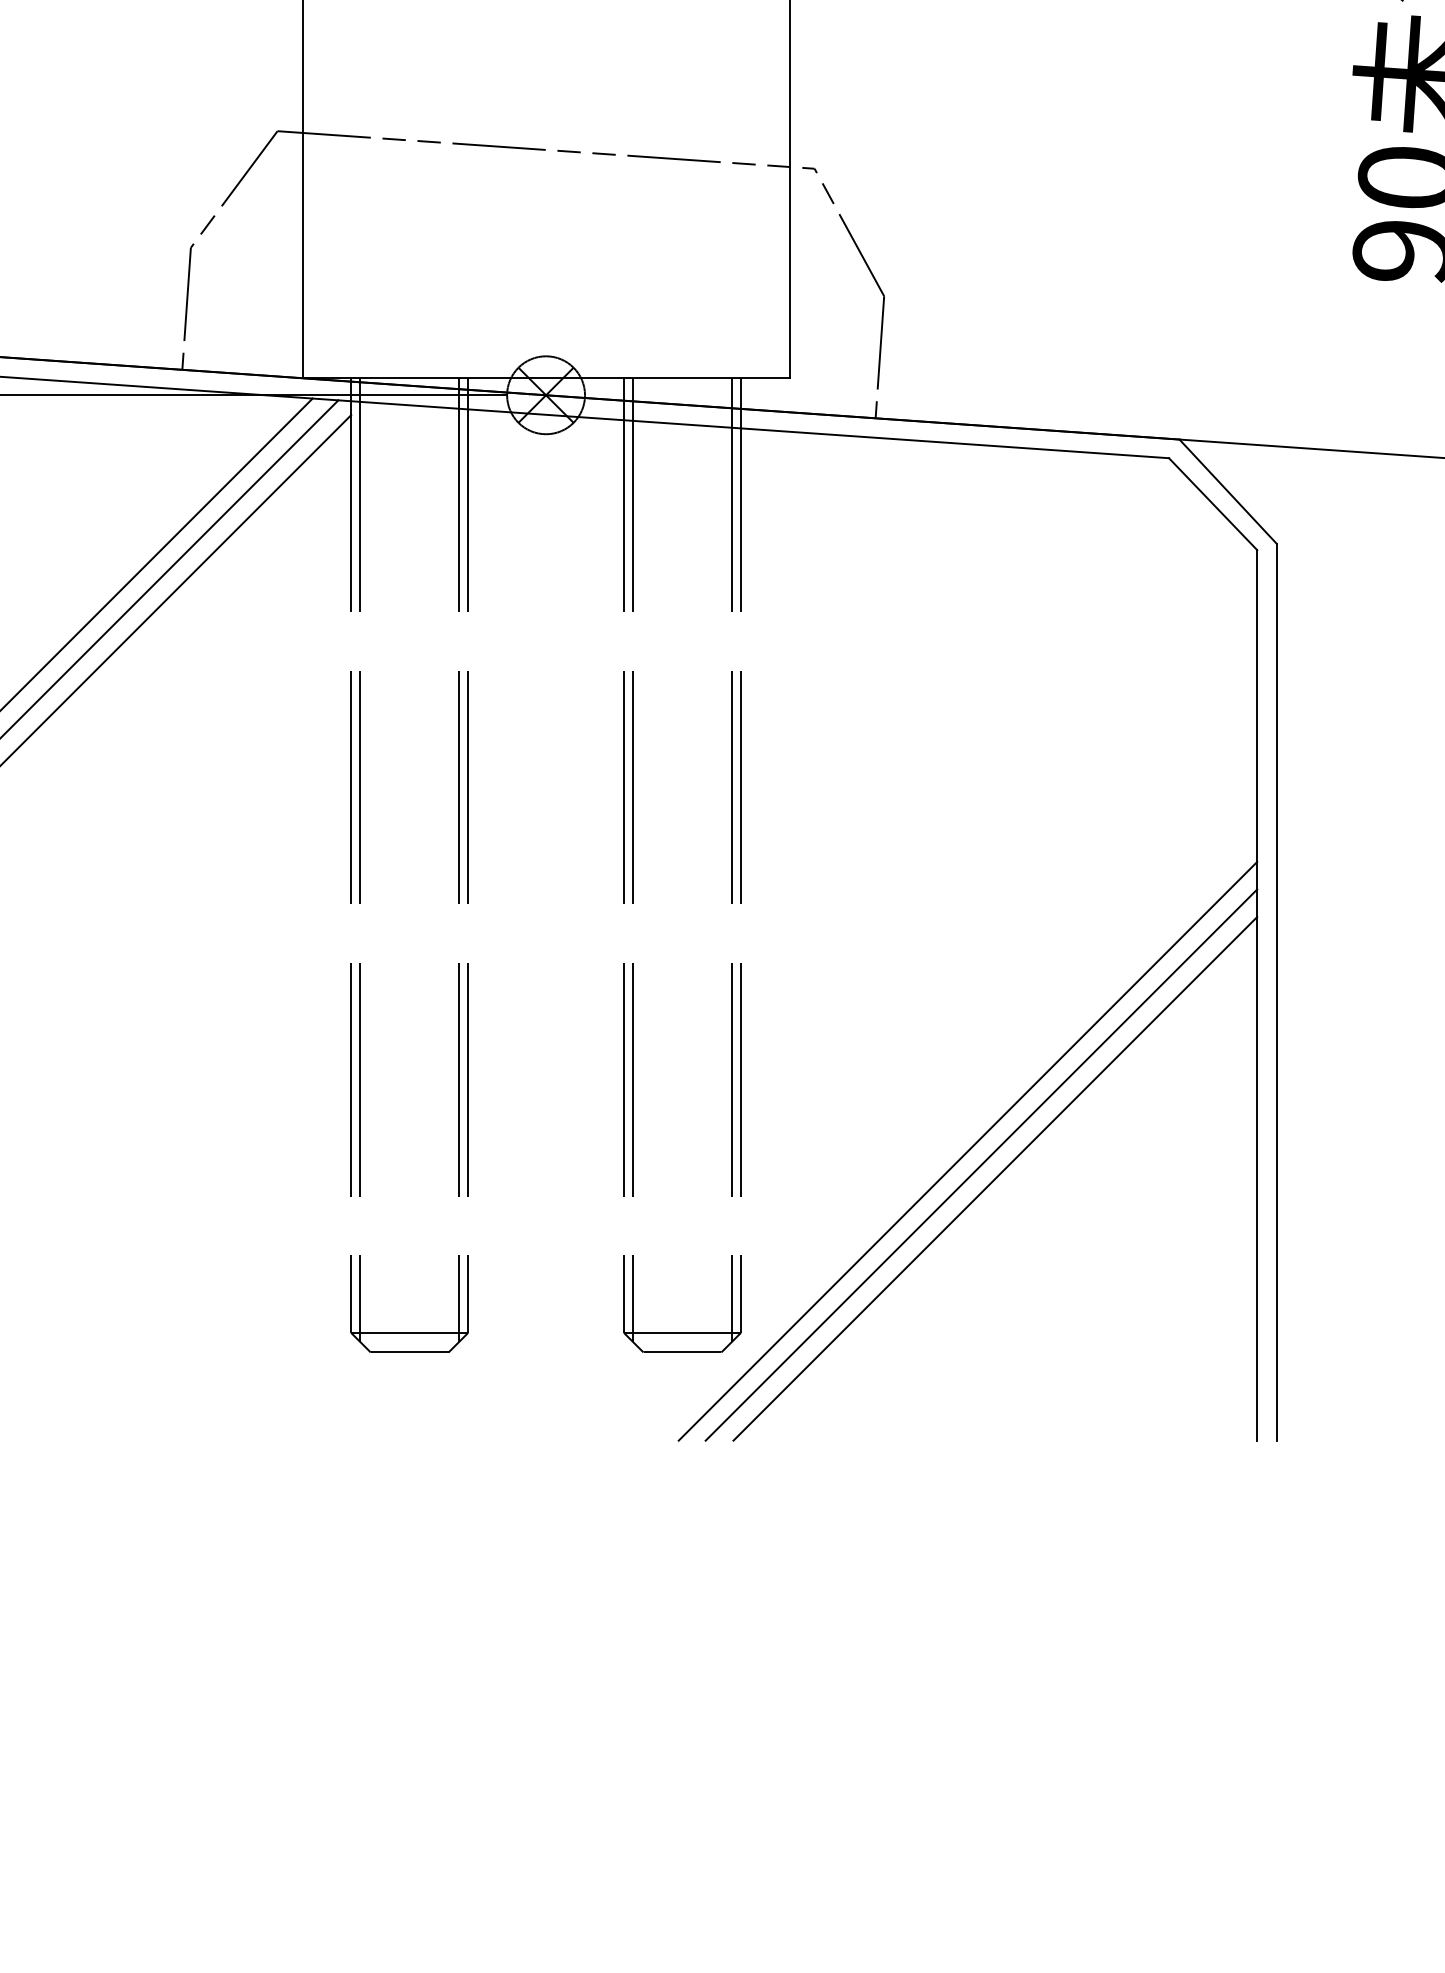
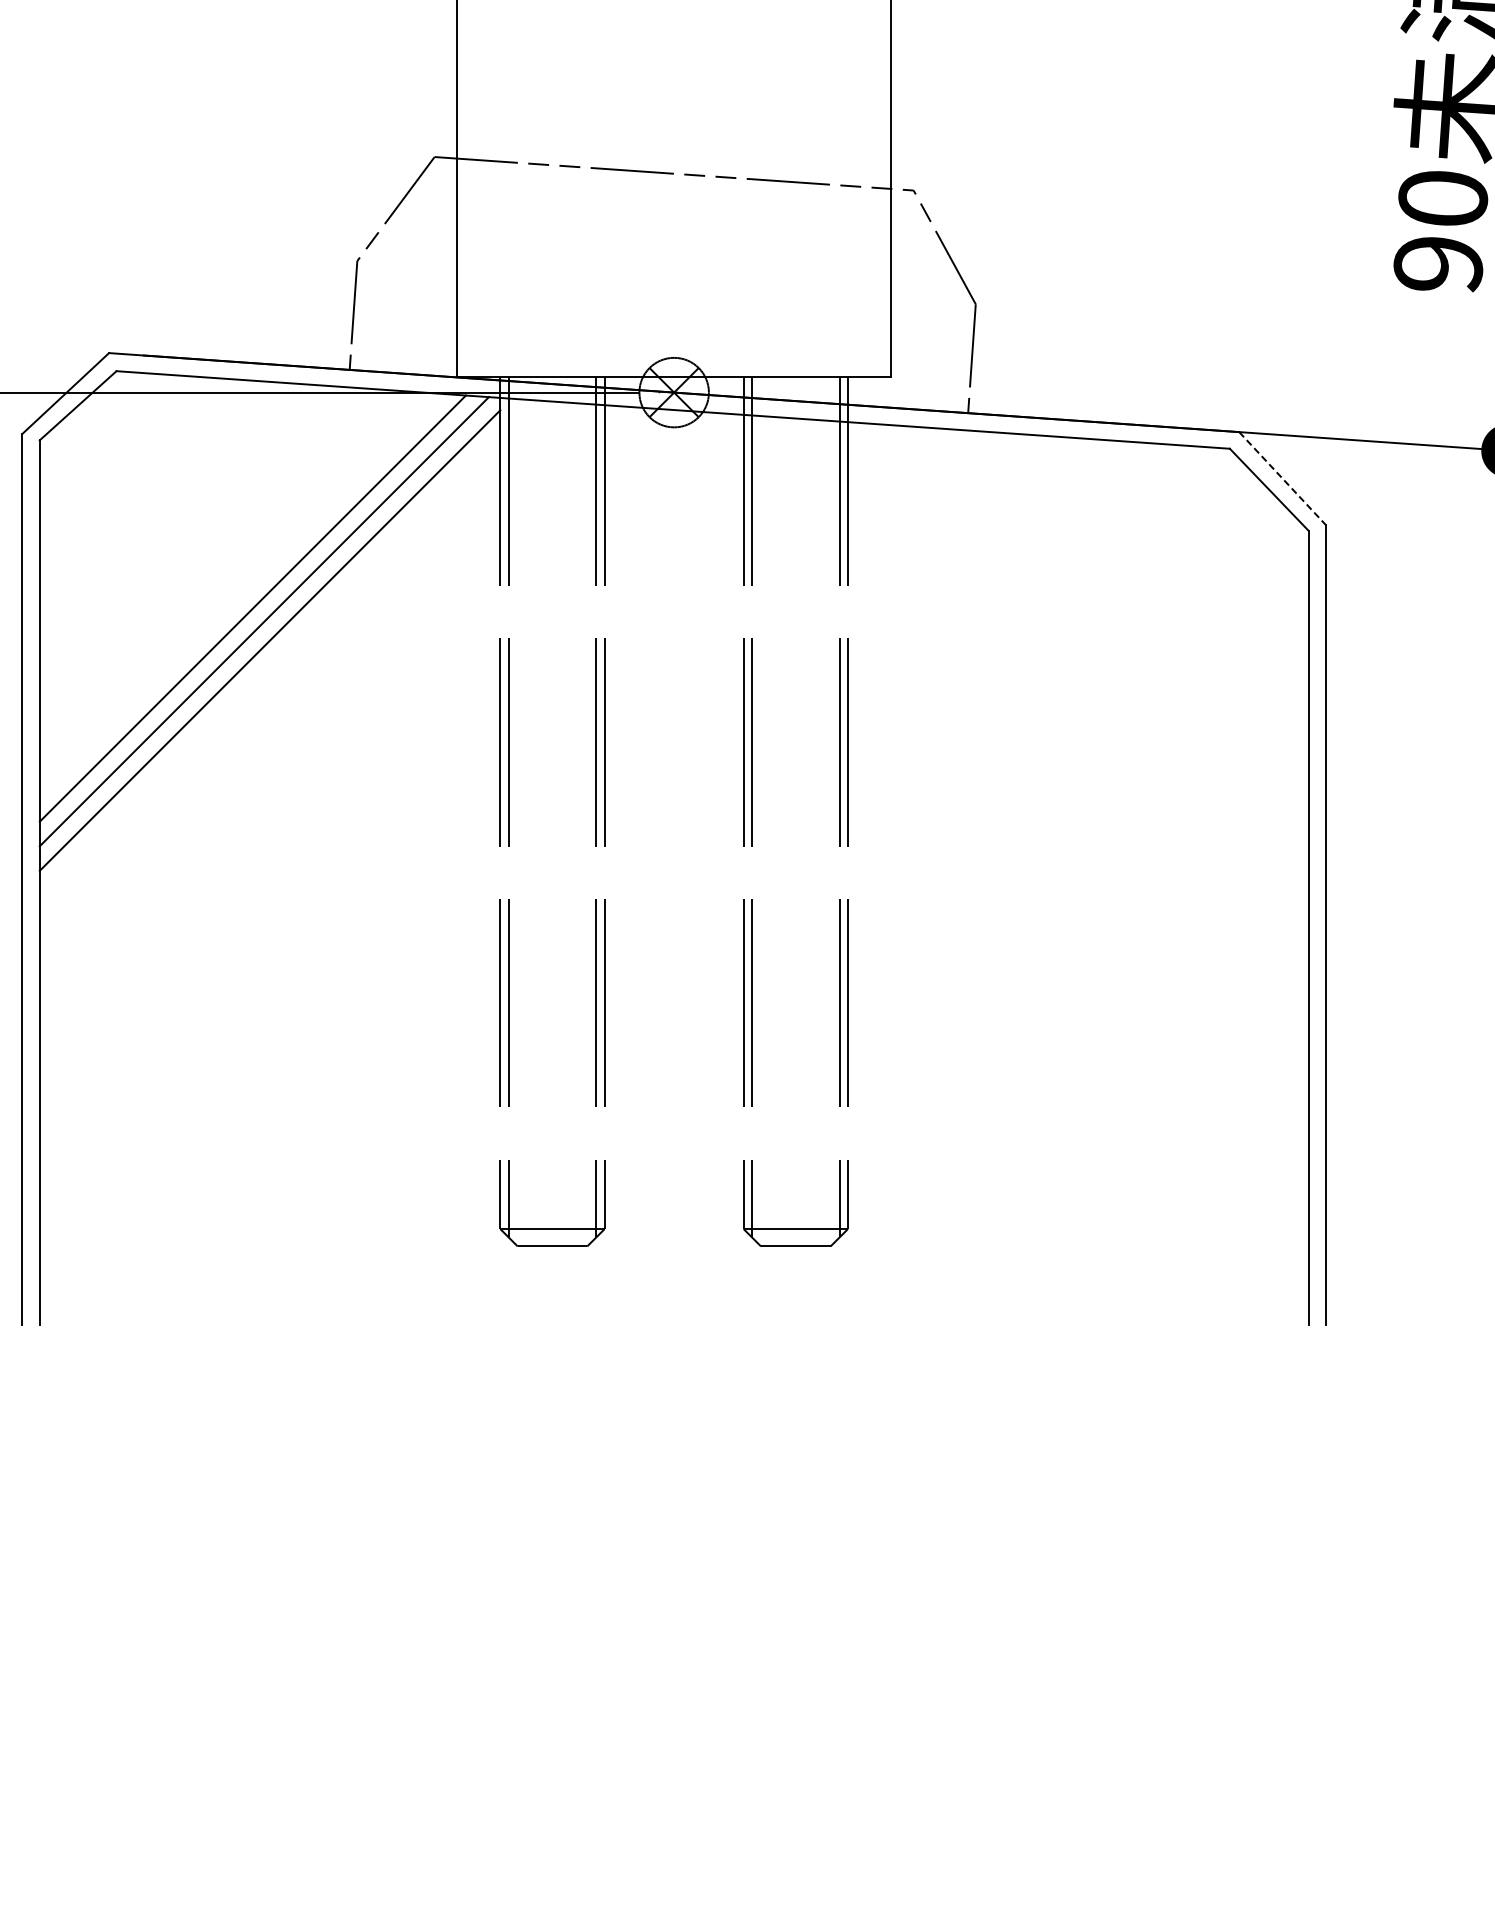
line: (1228, 491) -> (1282, 478), solid -> dashed
line: (967, 1150) -> (1050, 1066), removed
line: (981, 1165) -> (1062, 1079), removed
line: (994, 1178) -> (1074, 1091), removed

